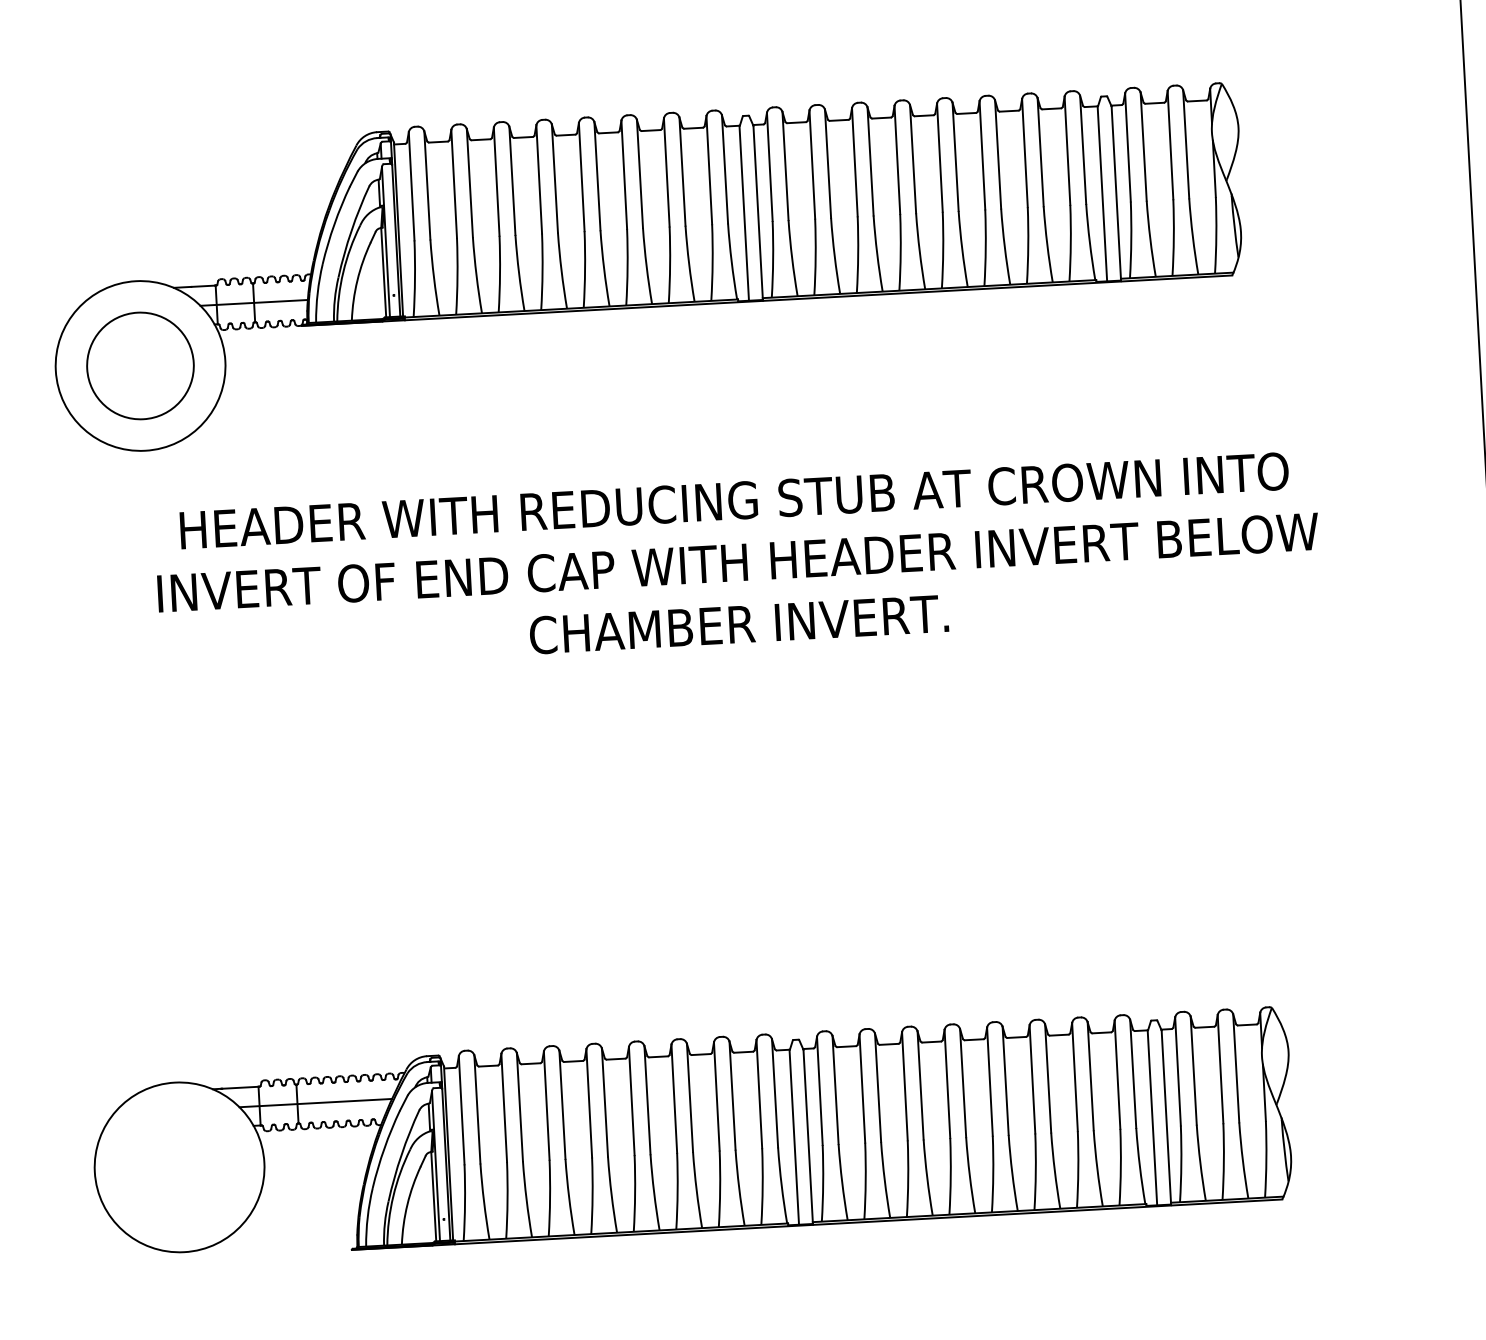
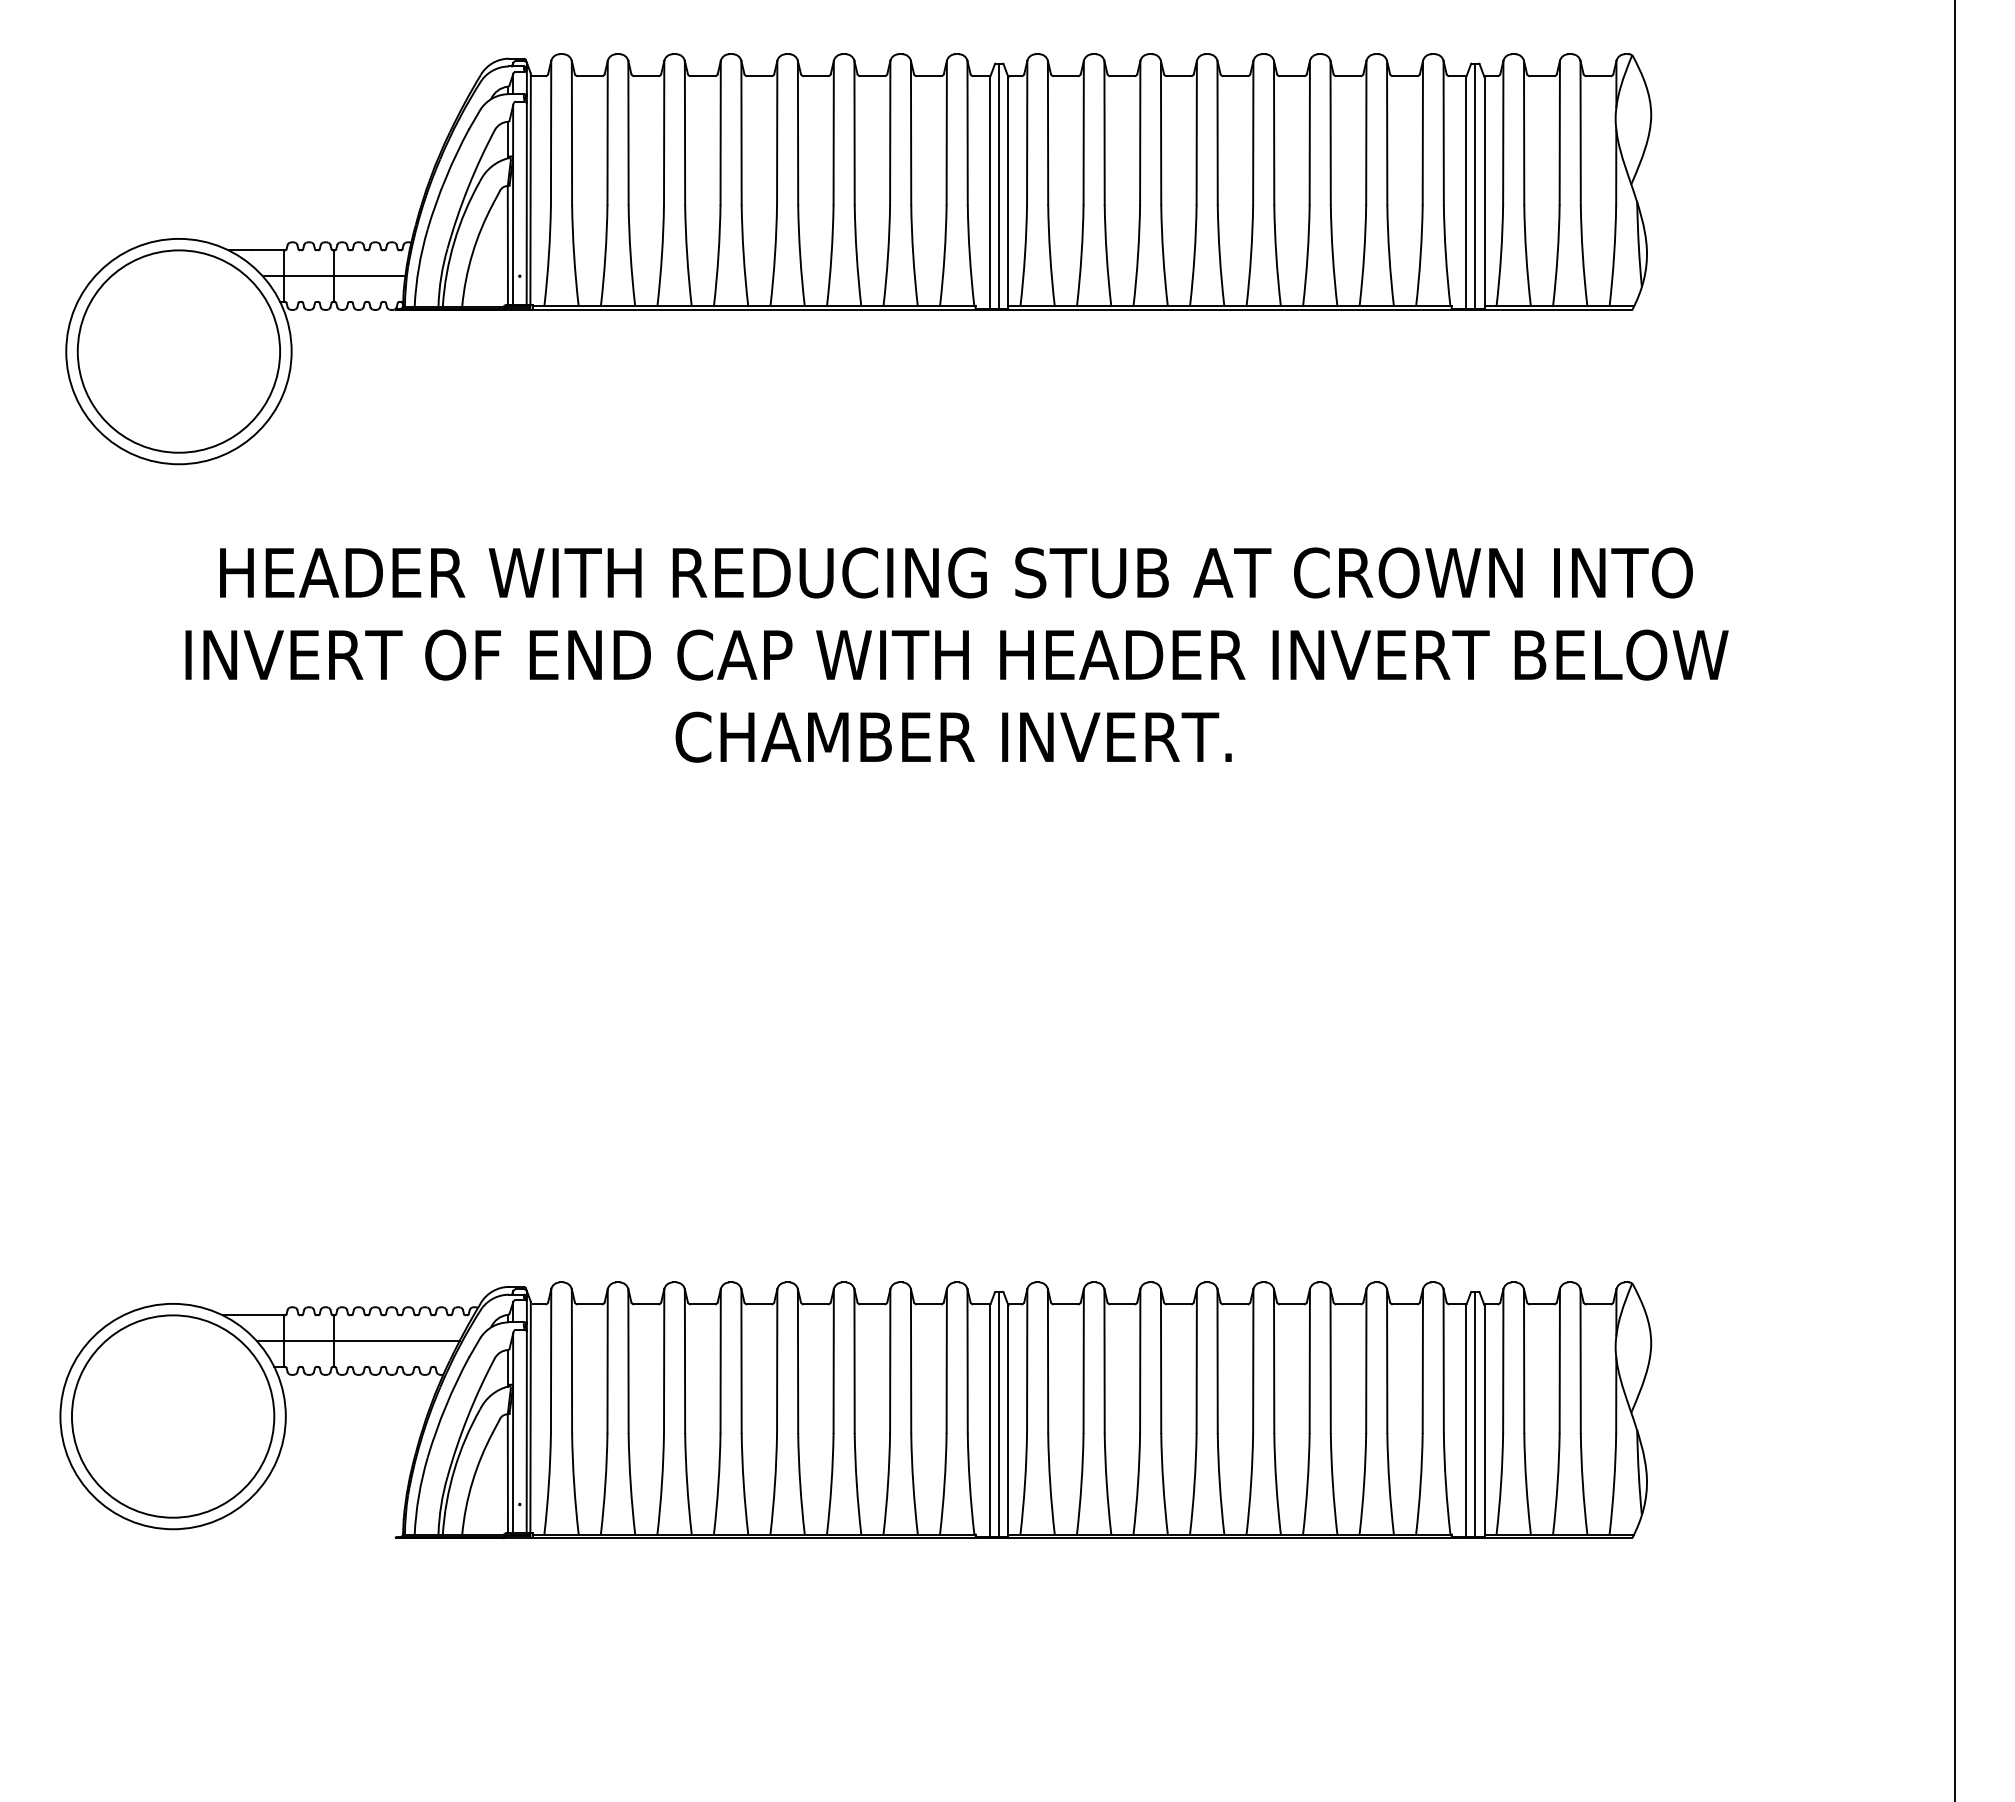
line: (1109, 188) -> (1475, 185), added
line: (751, 207) -> (999, 185), added
circle: (140, 365) -> (178, 351), size x1.43
line: (1159, 1112) -> (1475, 1414), added
line: (801, 1132) -> (999, 1414), added
circle: (179, 1167) -> (173, 1416), added

